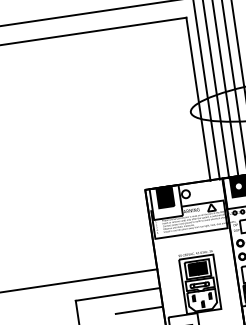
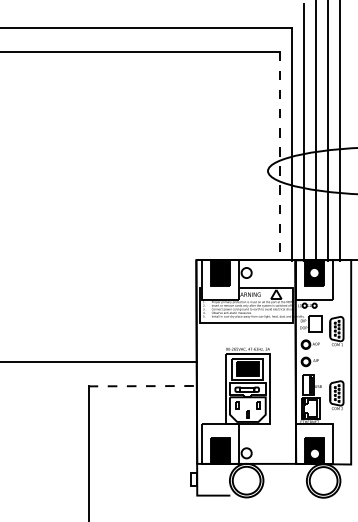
line: (198, 99) -> (279, 156), solid -> dashed
line: (118, 294) -> (143, 386), solid -> dashed
line: (139, 310) -> (166, 410), removed

